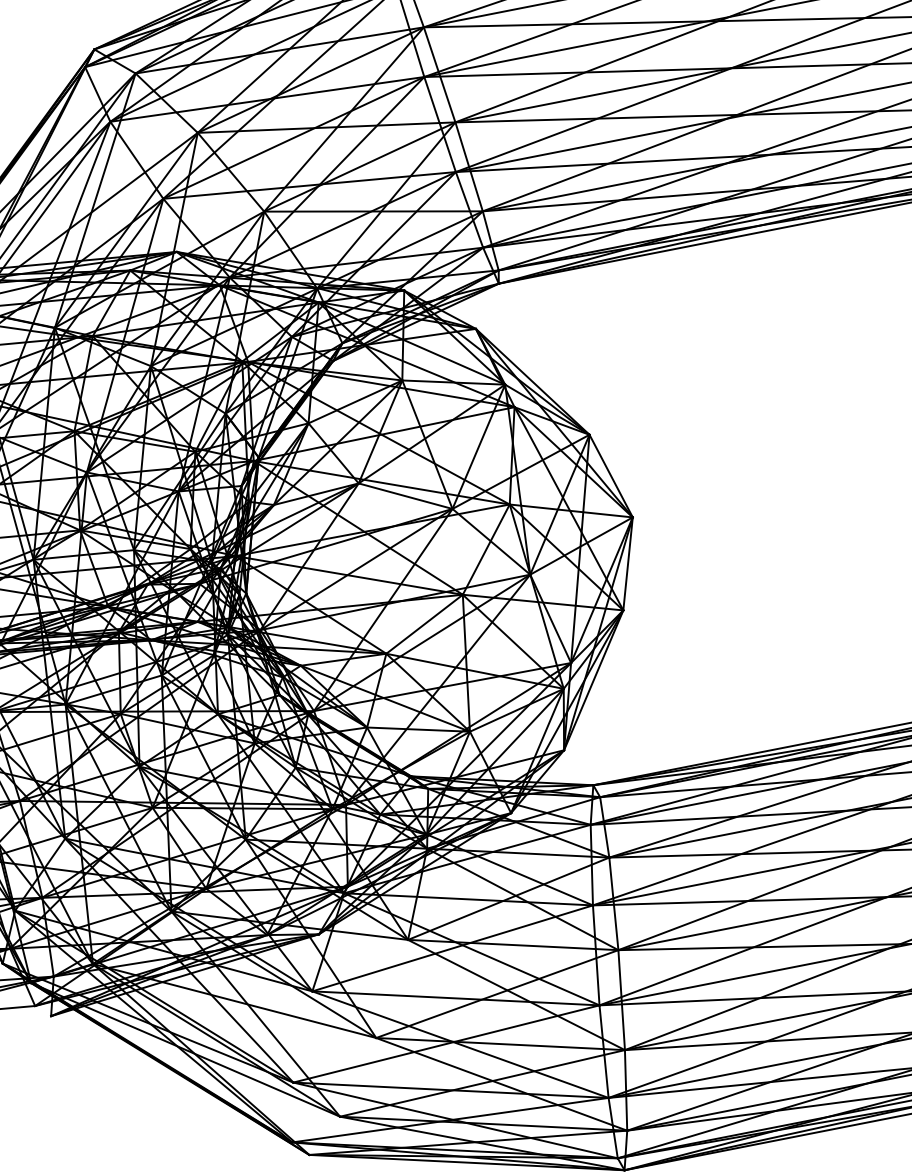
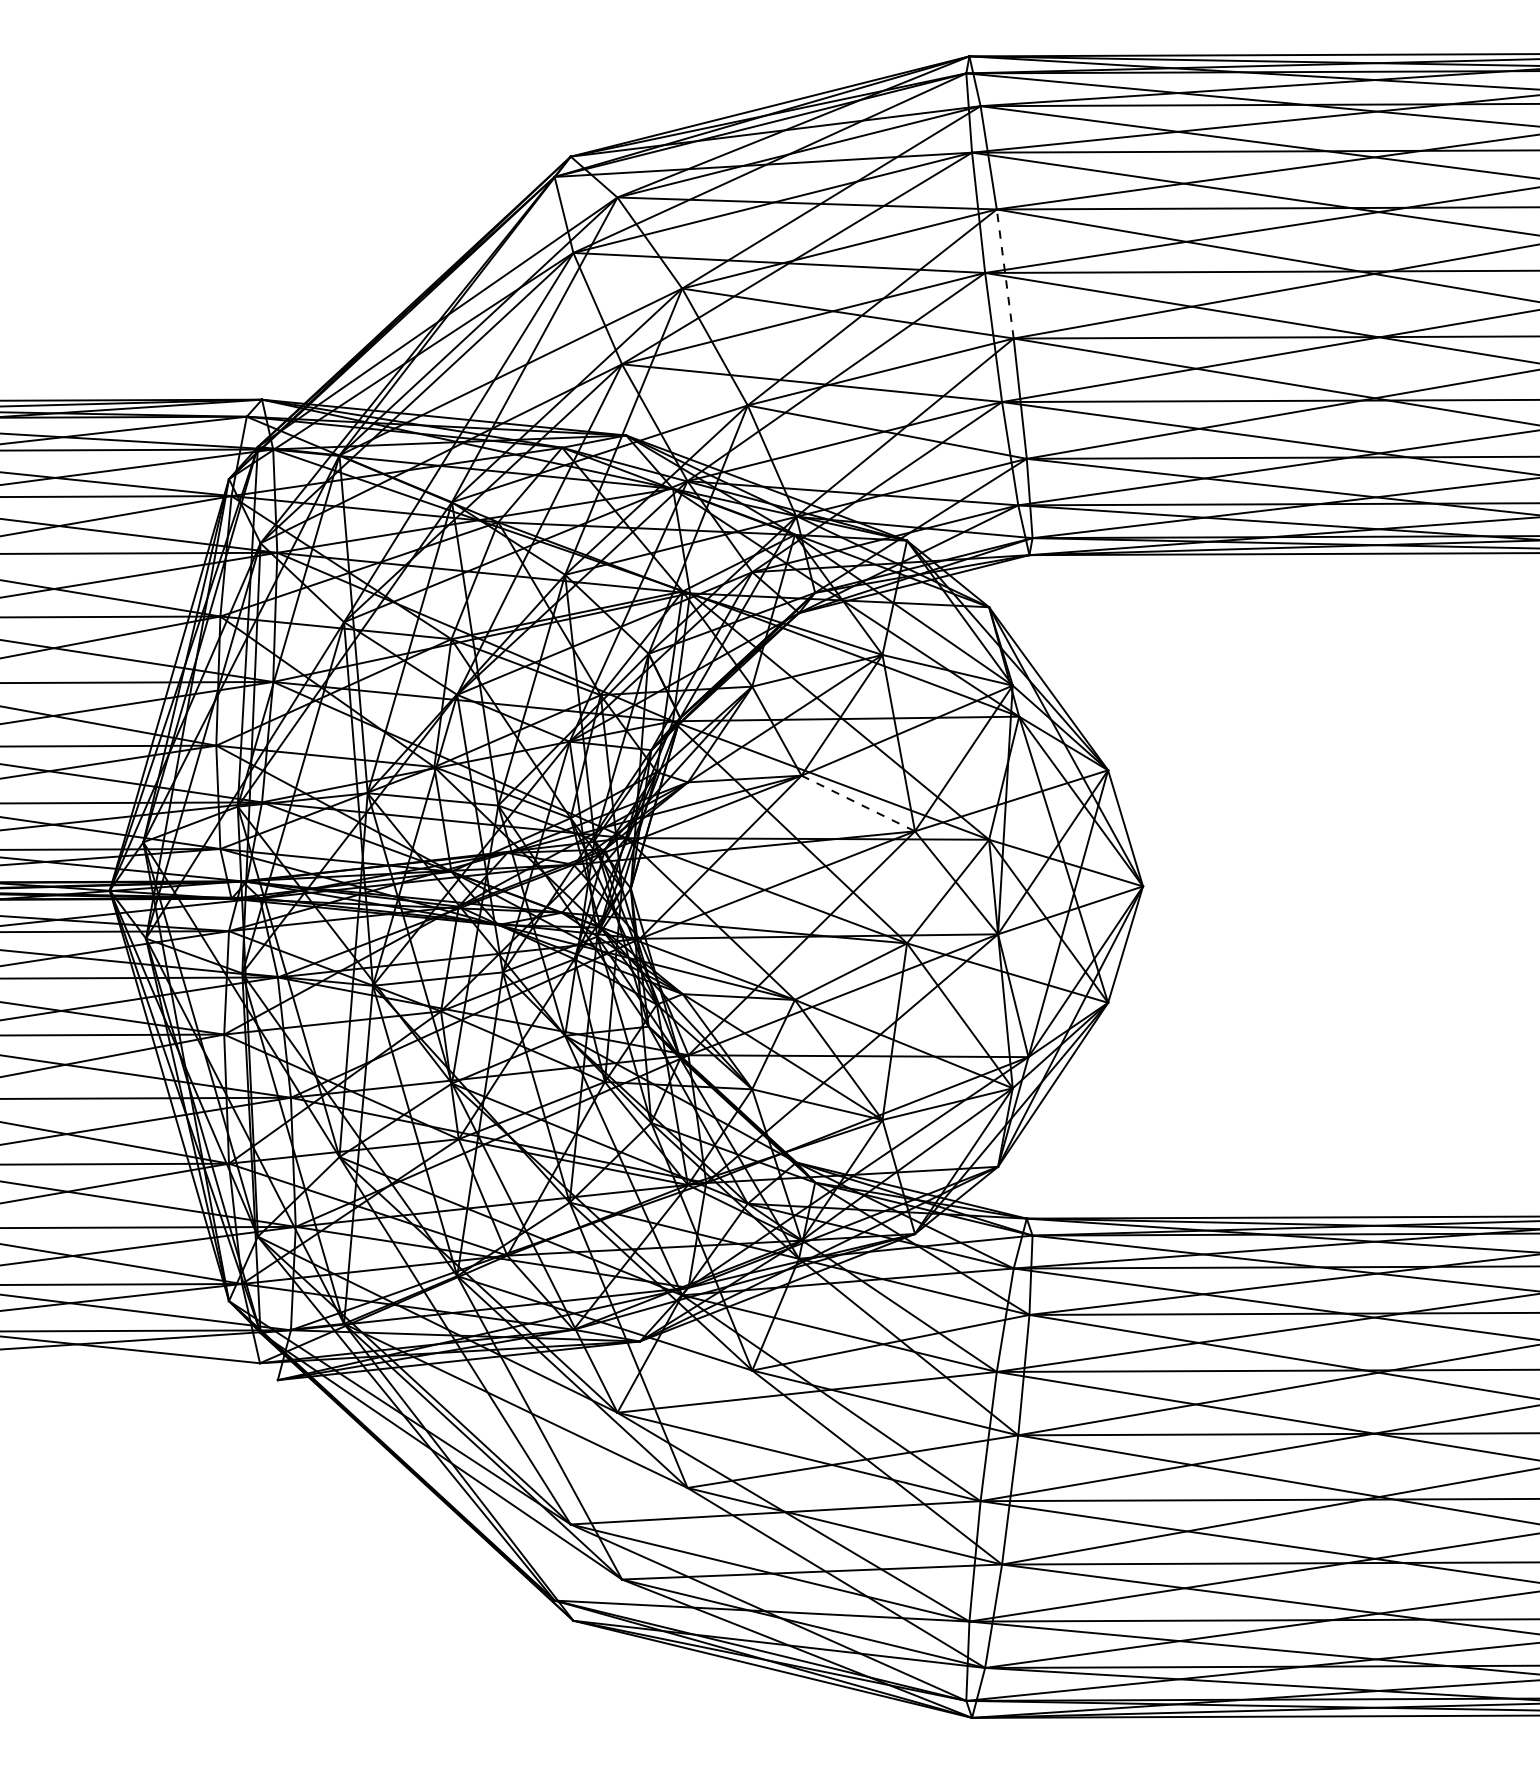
line: (439, 74) -> (1005, 273), solid -> dashed
line: (405, 496) -> (858, 803), solid -> dashed

